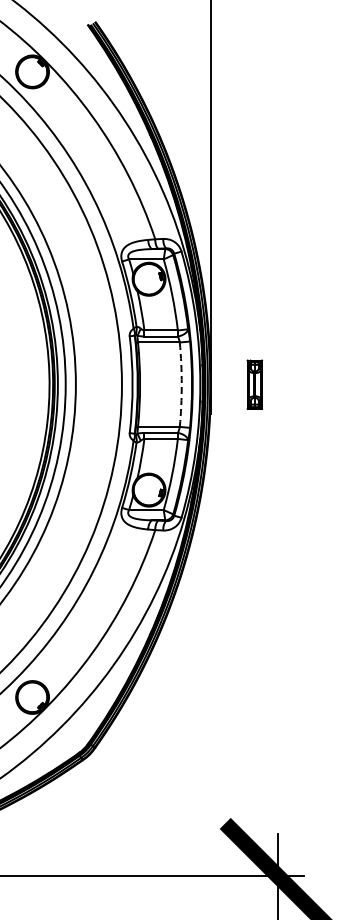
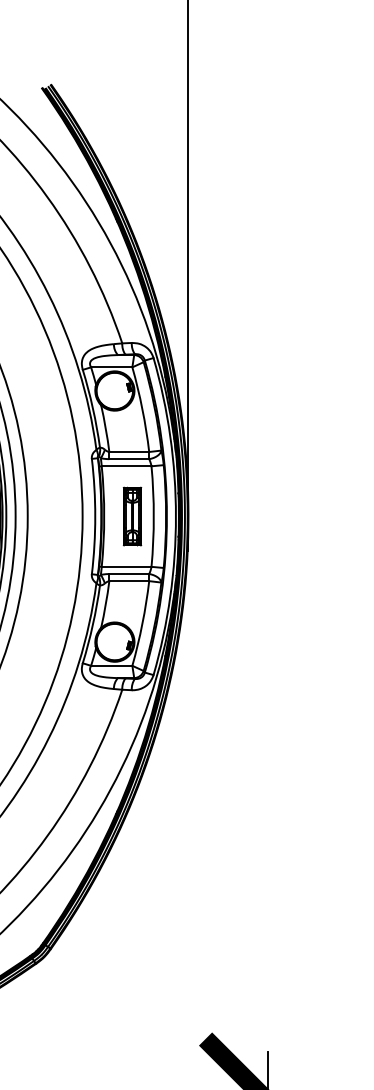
arc: (181, 384) -> (153, 516), dashed -> solid
part: (254, 384) -> (132, 516), moved

